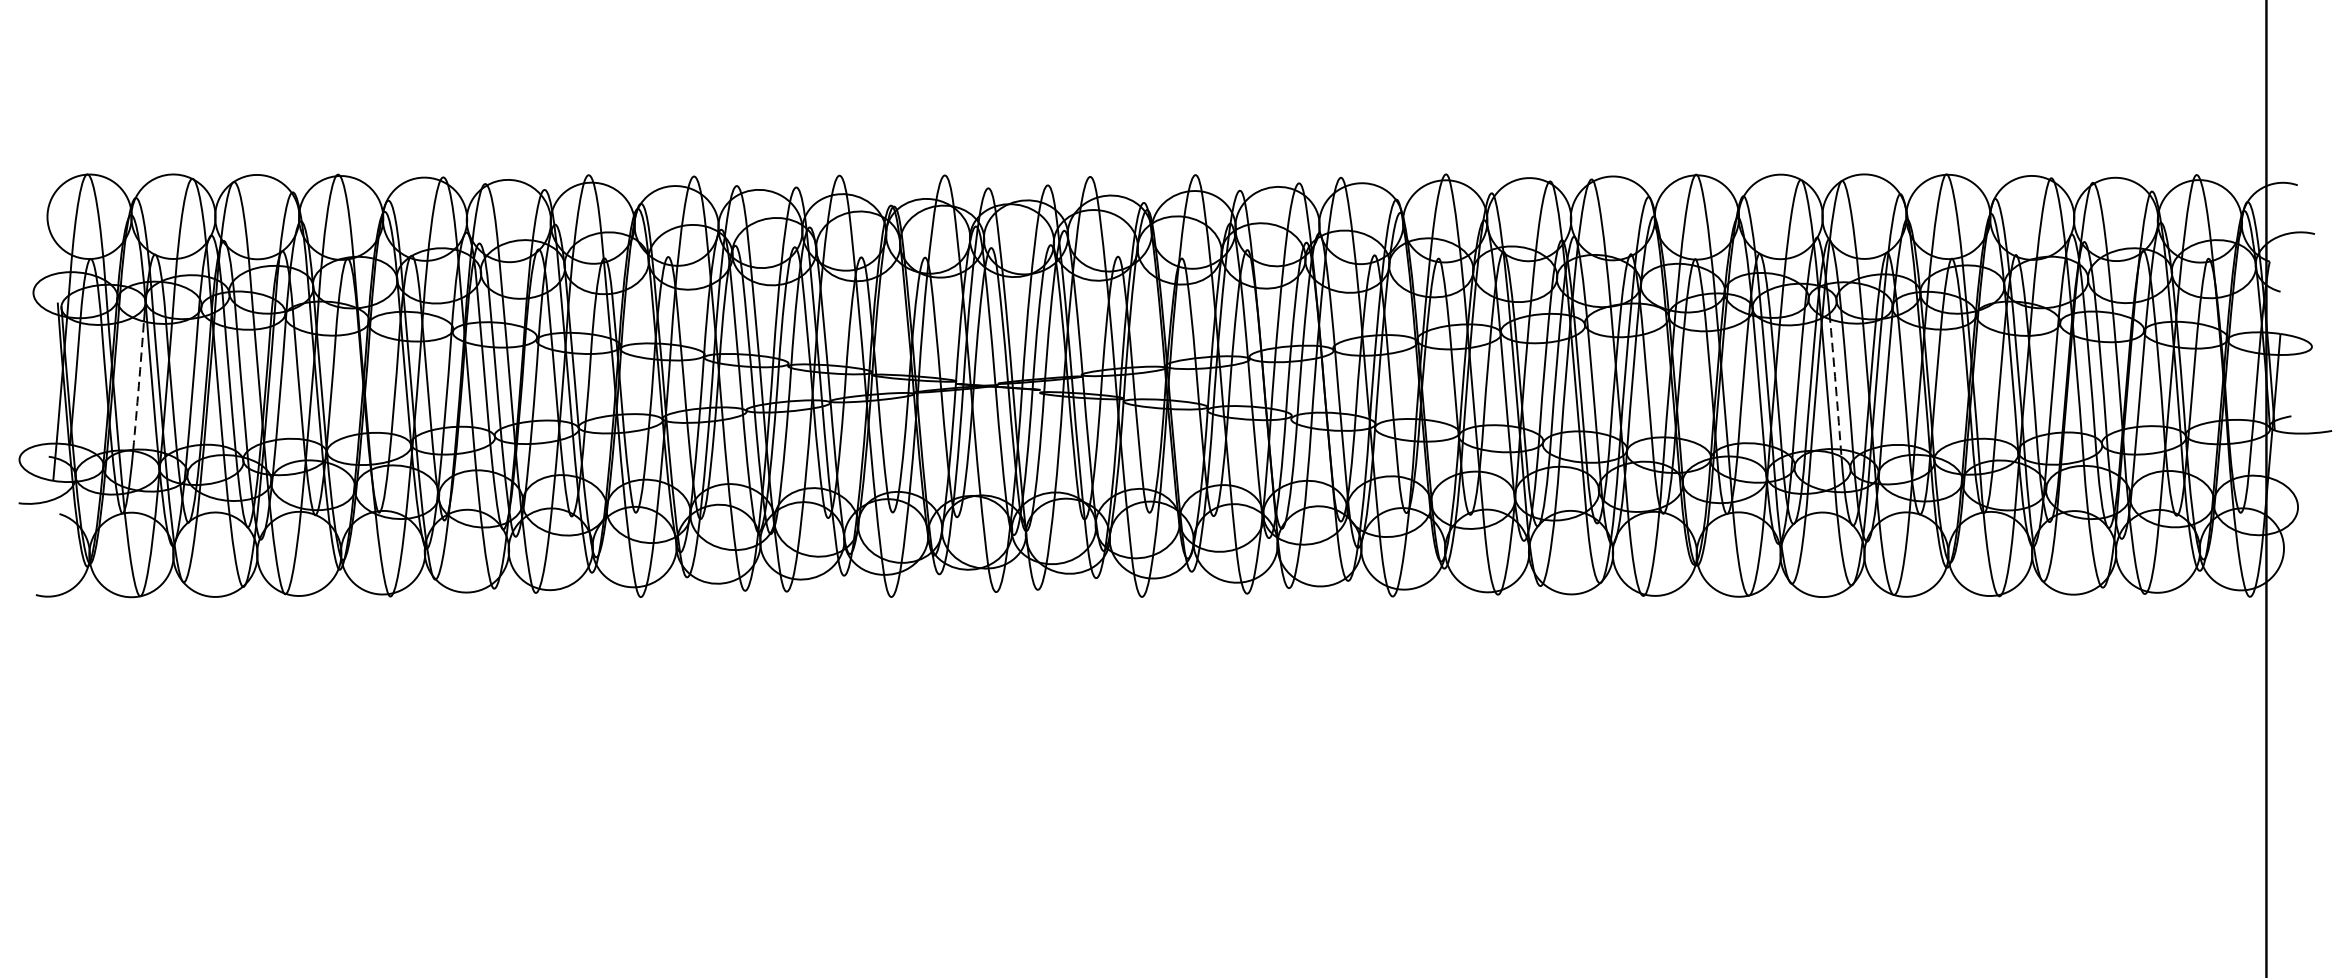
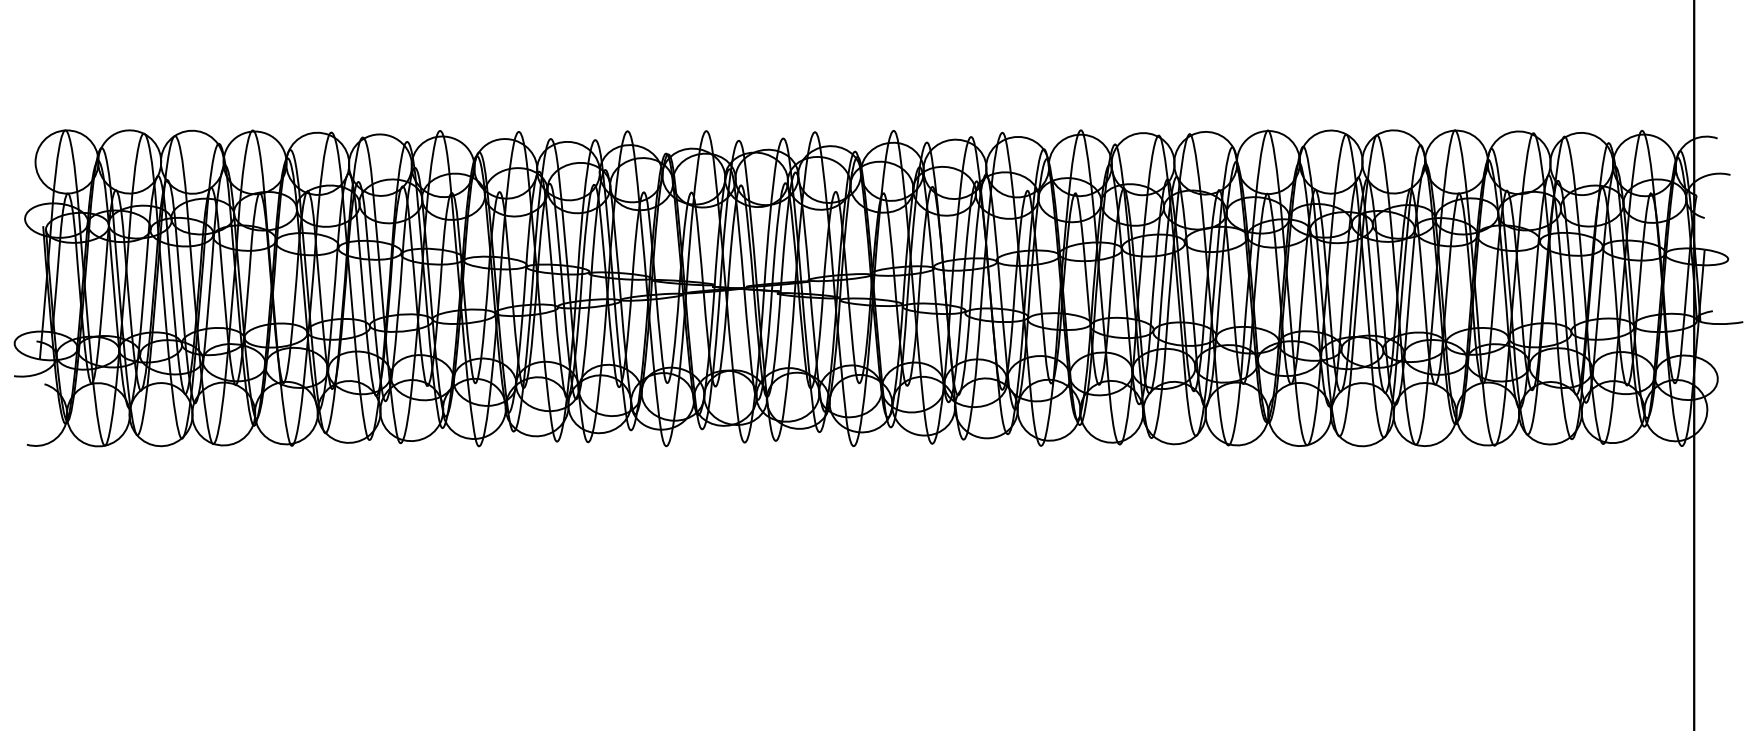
arc: (138, 385) -> (103, 288), dashed -> solid
arc: (1836, 385) -> (1372, 288), dashed -> solid

